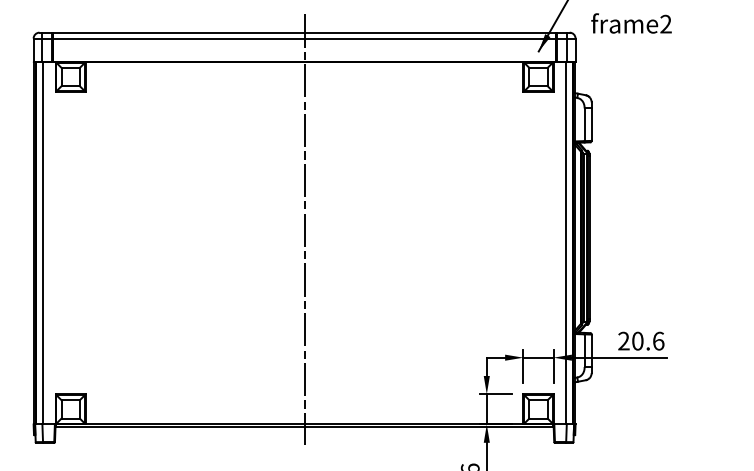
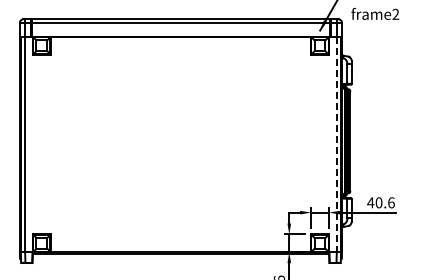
line: (303, 229) -> (180, 136), removed
line: (566, 243) -> (336, 144), solid -> dashed
text: (623, 340) -> (370, 202), 20.6 -> 40.6

